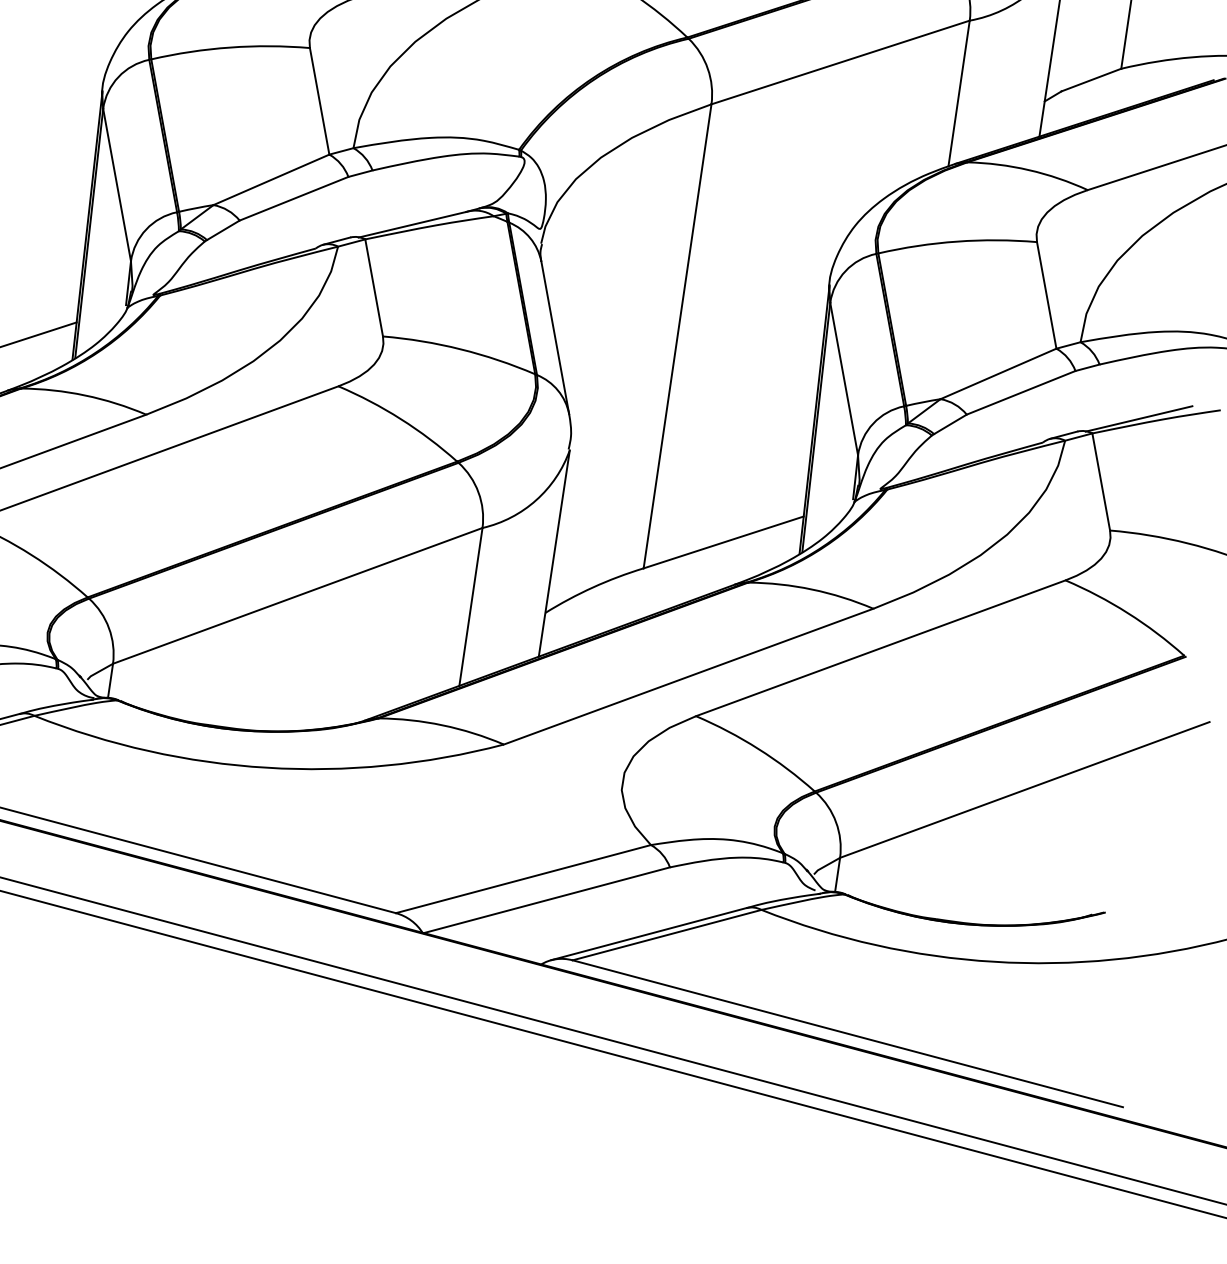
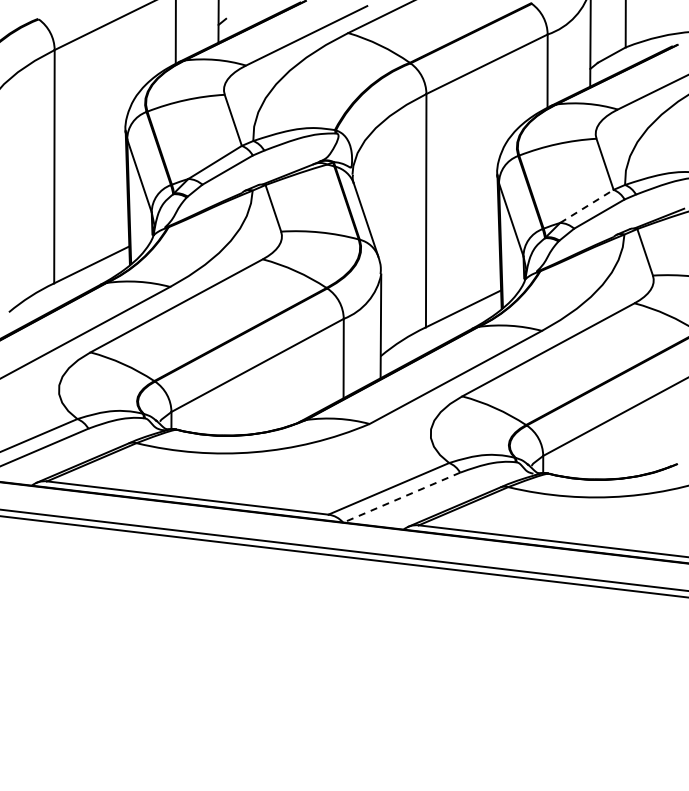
line: (999, 374) -> (587, 206), solid -> dashed
line: (546, 899) -> (401, 497), solid -> dashed

